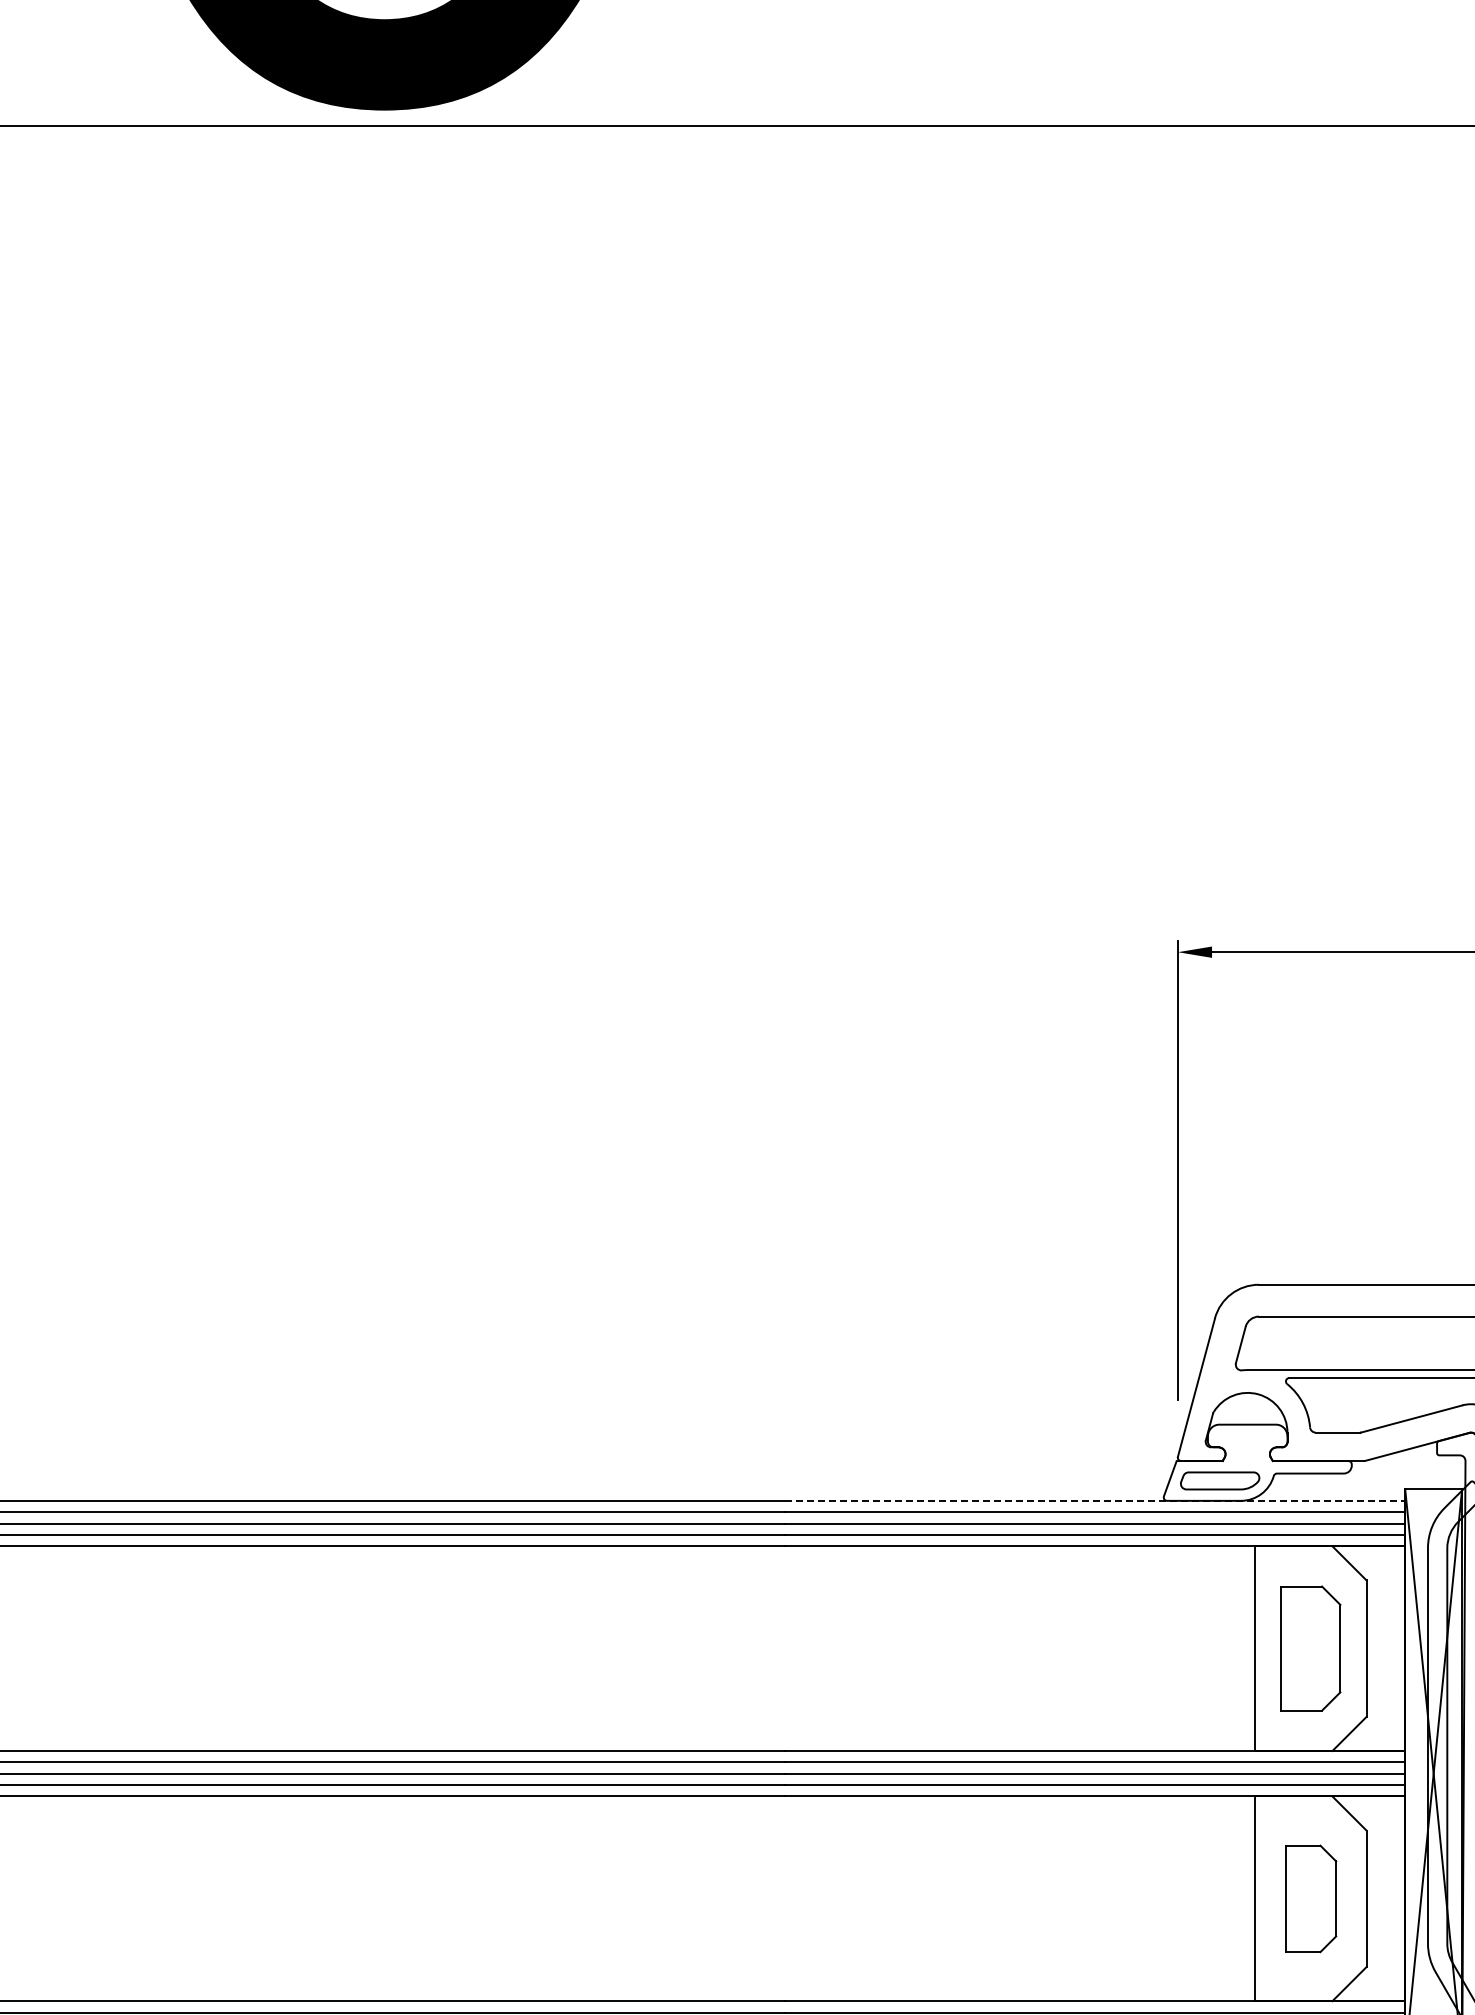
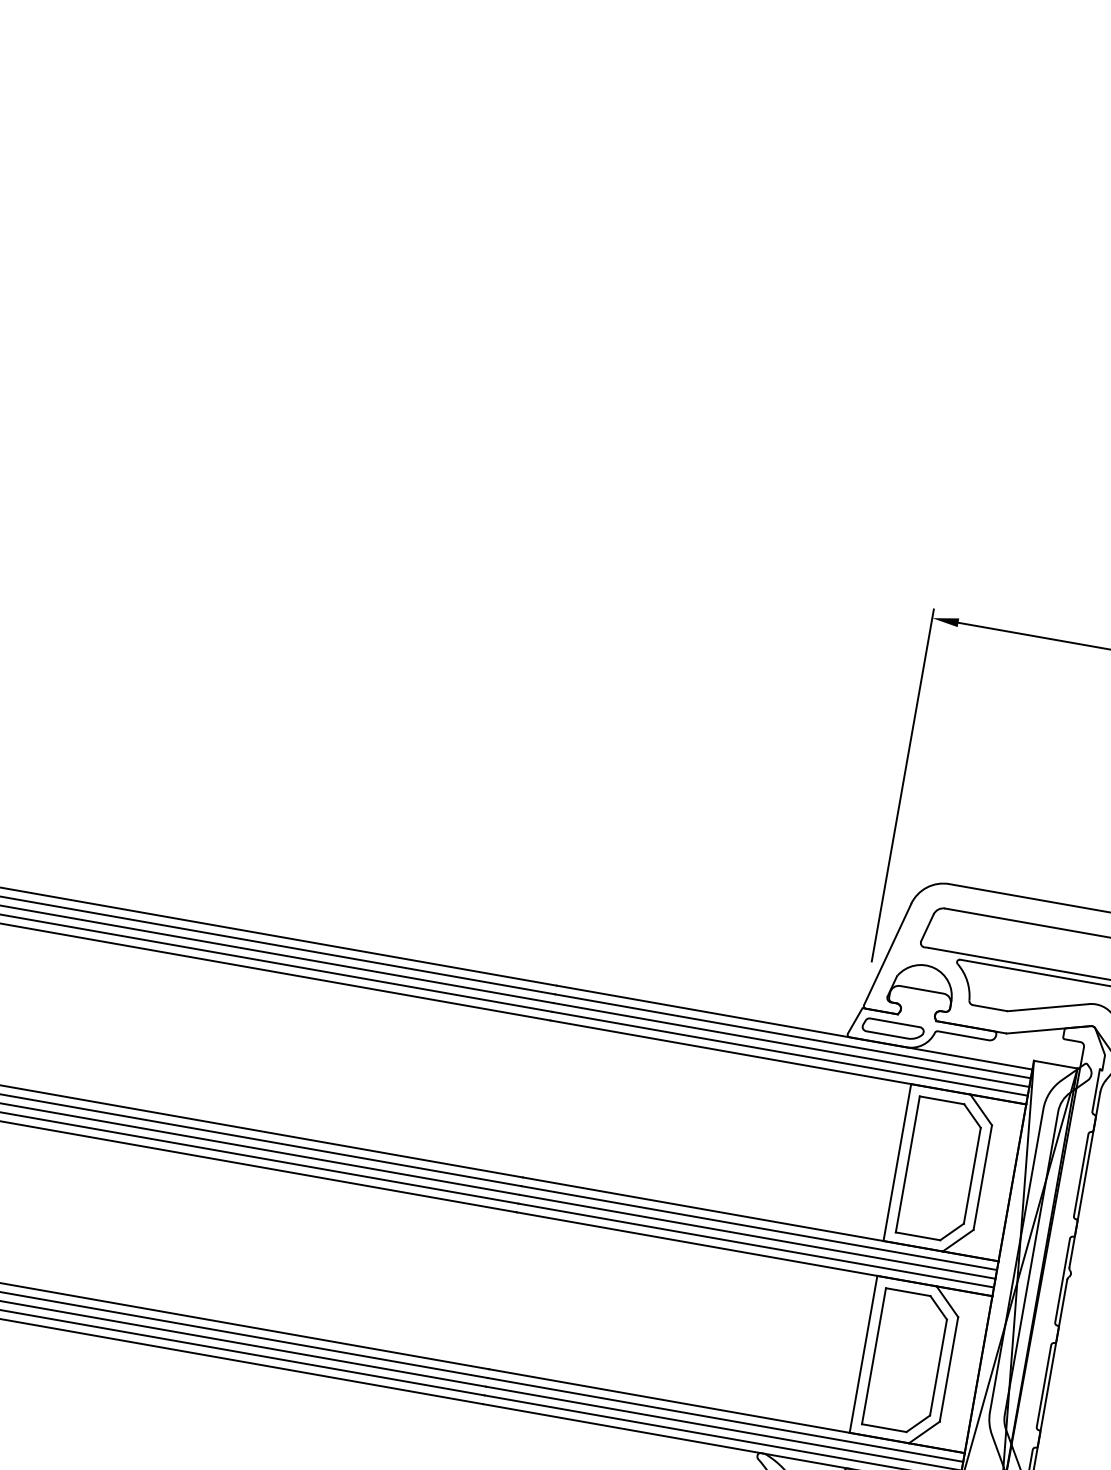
line: (1095, 1500) -> (794, 1027), dashed -> solid
part: (1310, 1648) -> (939, 1169), size x1.43
part: (1310, 1898) -> (906, 1361), size x1.67

